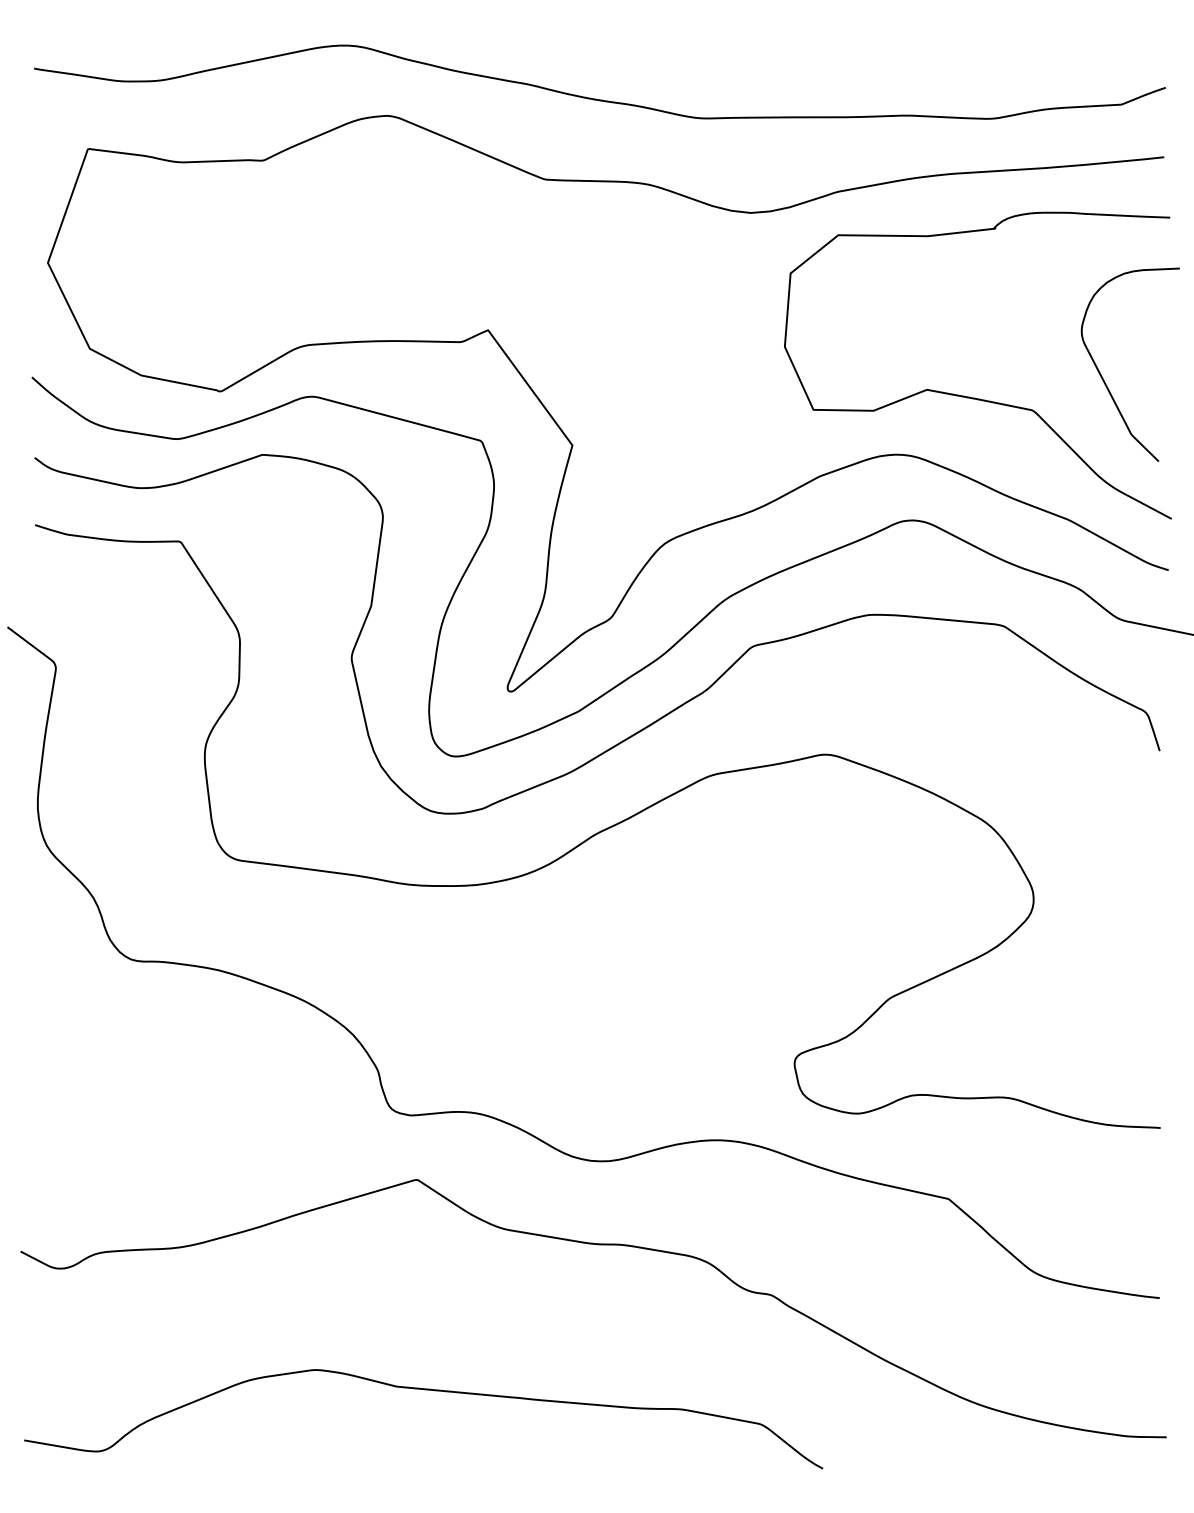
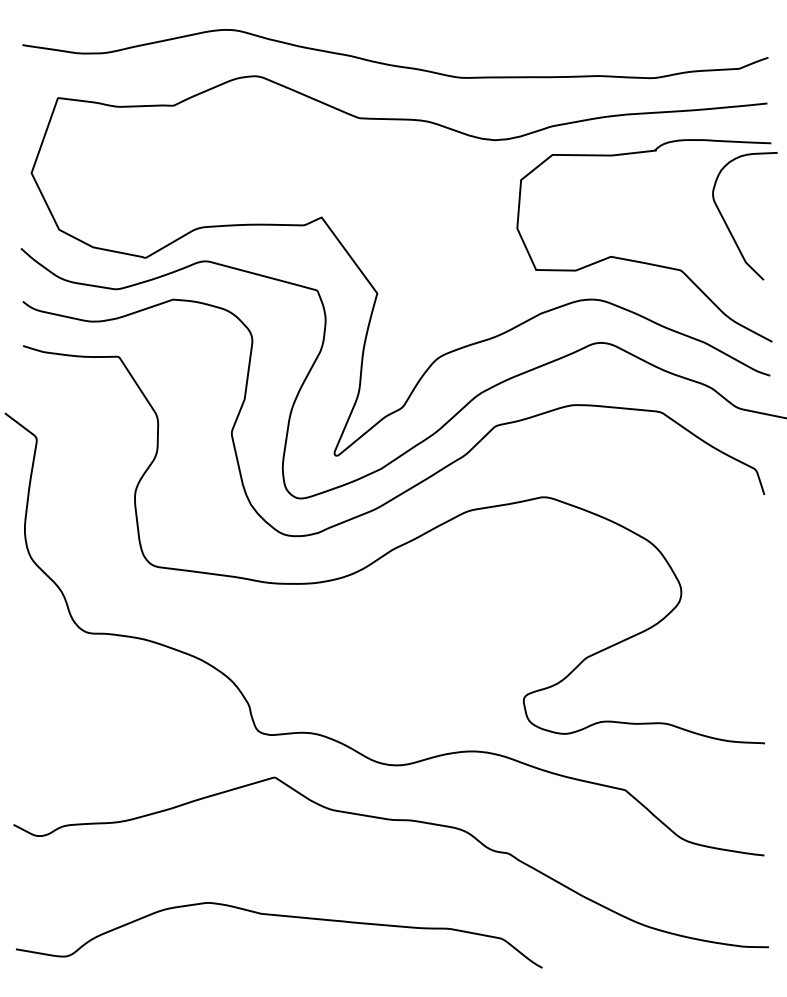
curve: (1103, 377) -> (727, 224), moved

